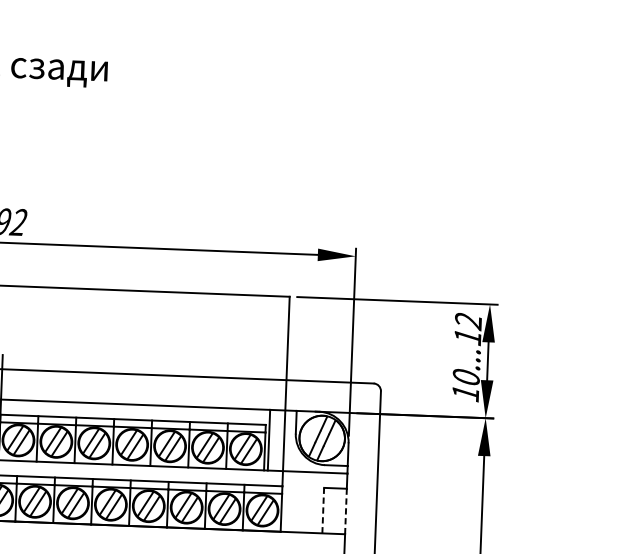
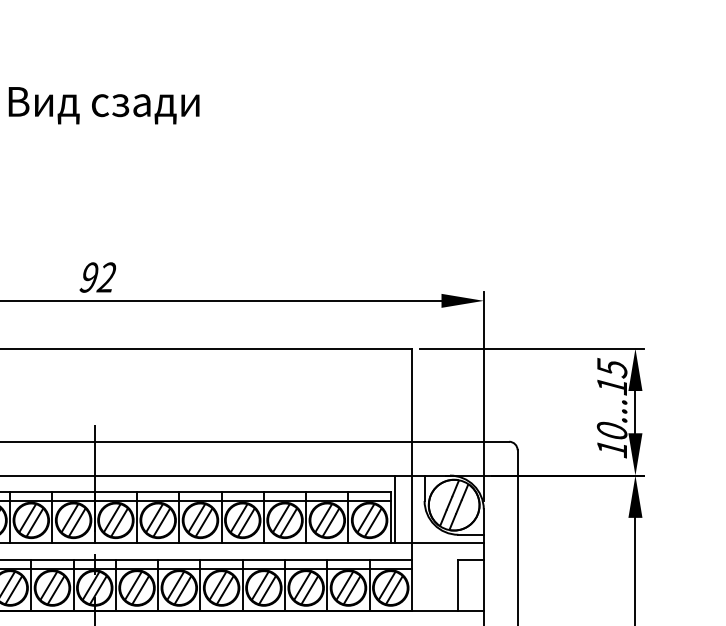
text: (467, 321) -> (611, 368), 10...12 -> 10...15
line: (323, 510) -> (458, 585), dashed -> solid
line: (345, 511) -> (483, 585), dashed -> solid

